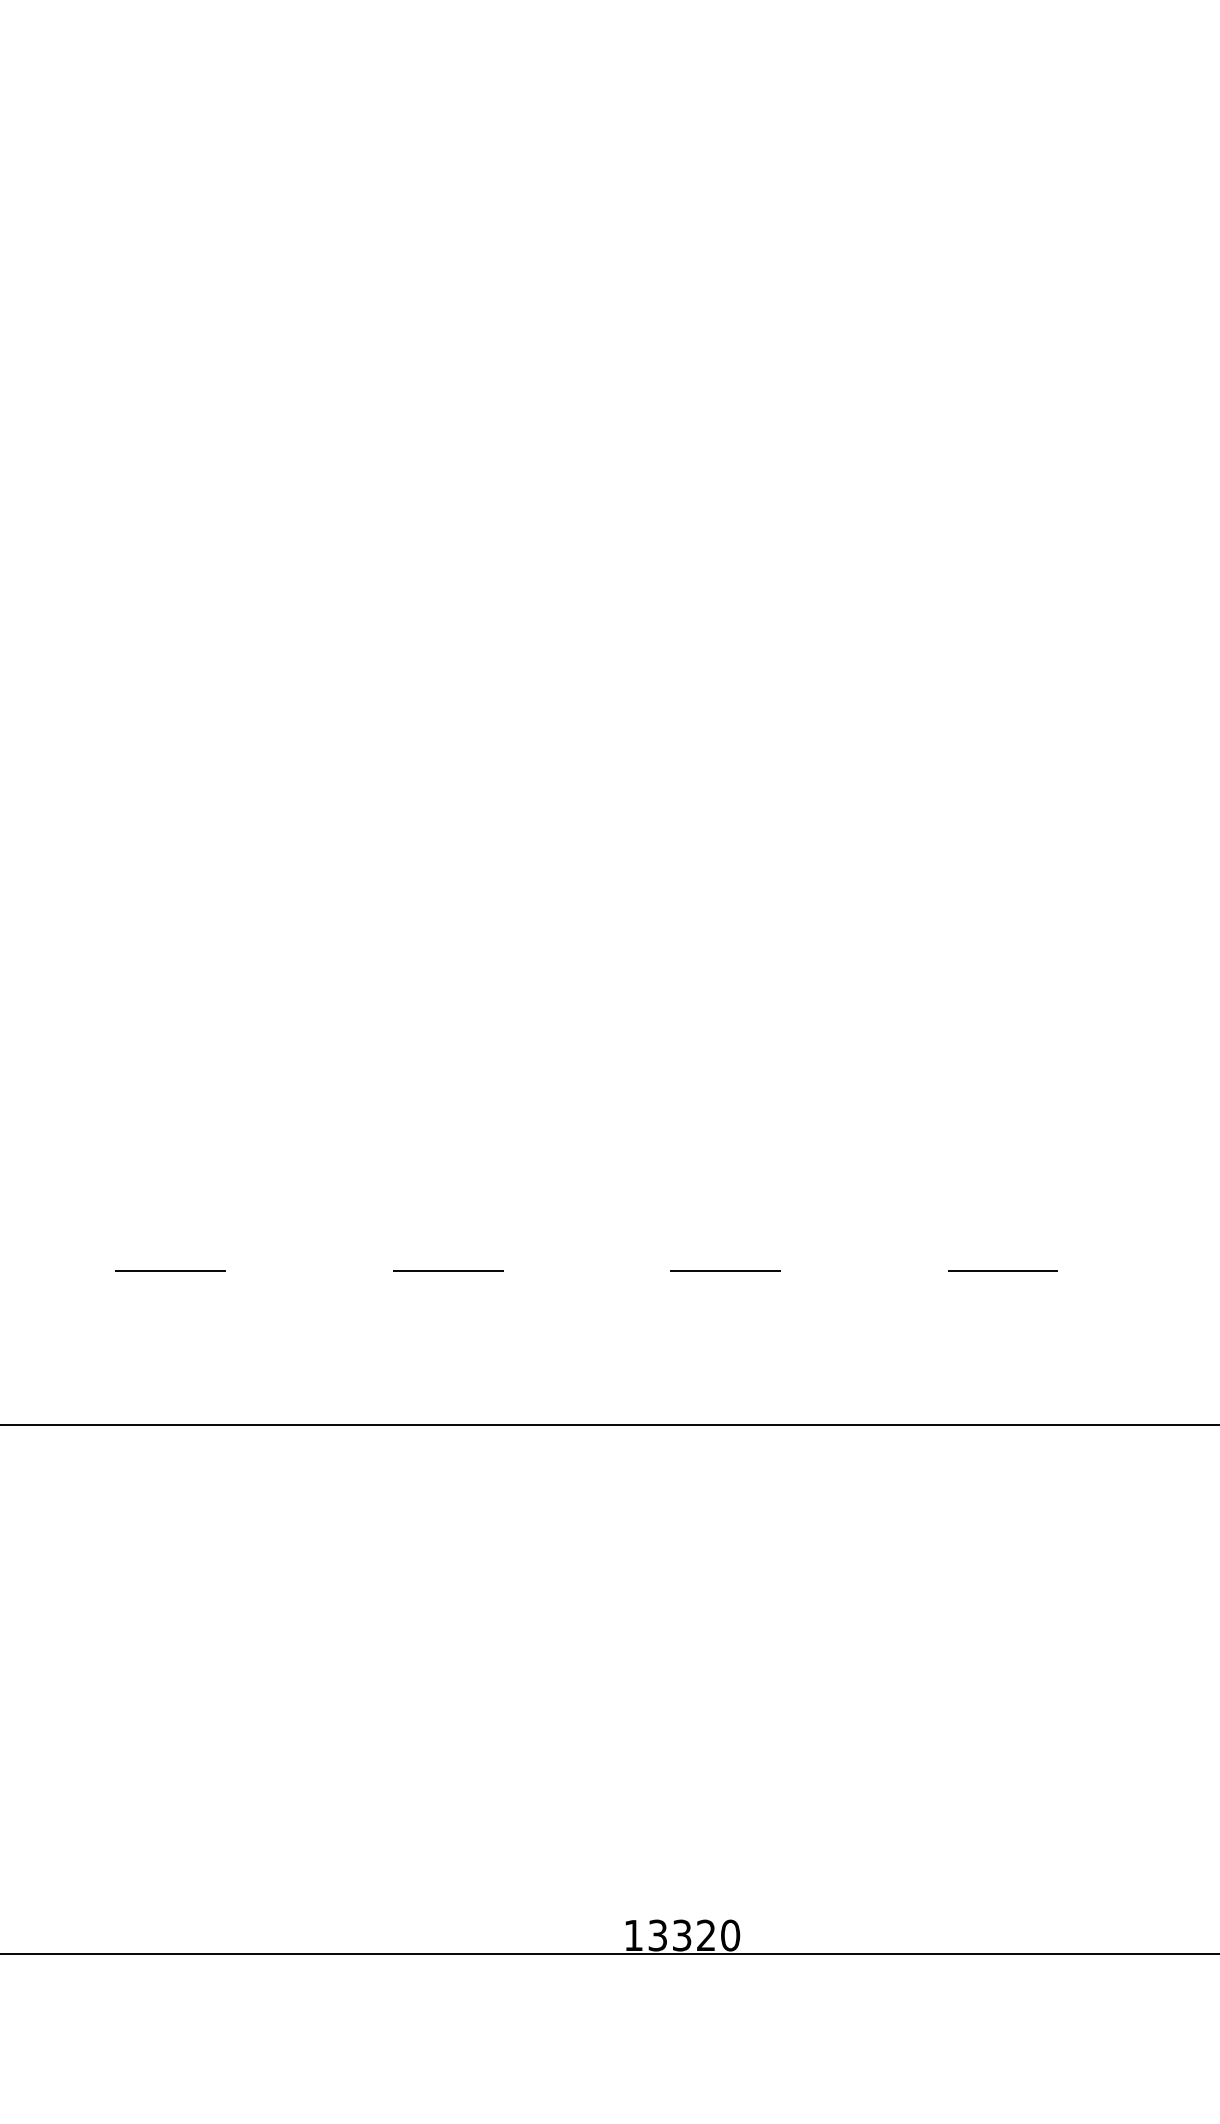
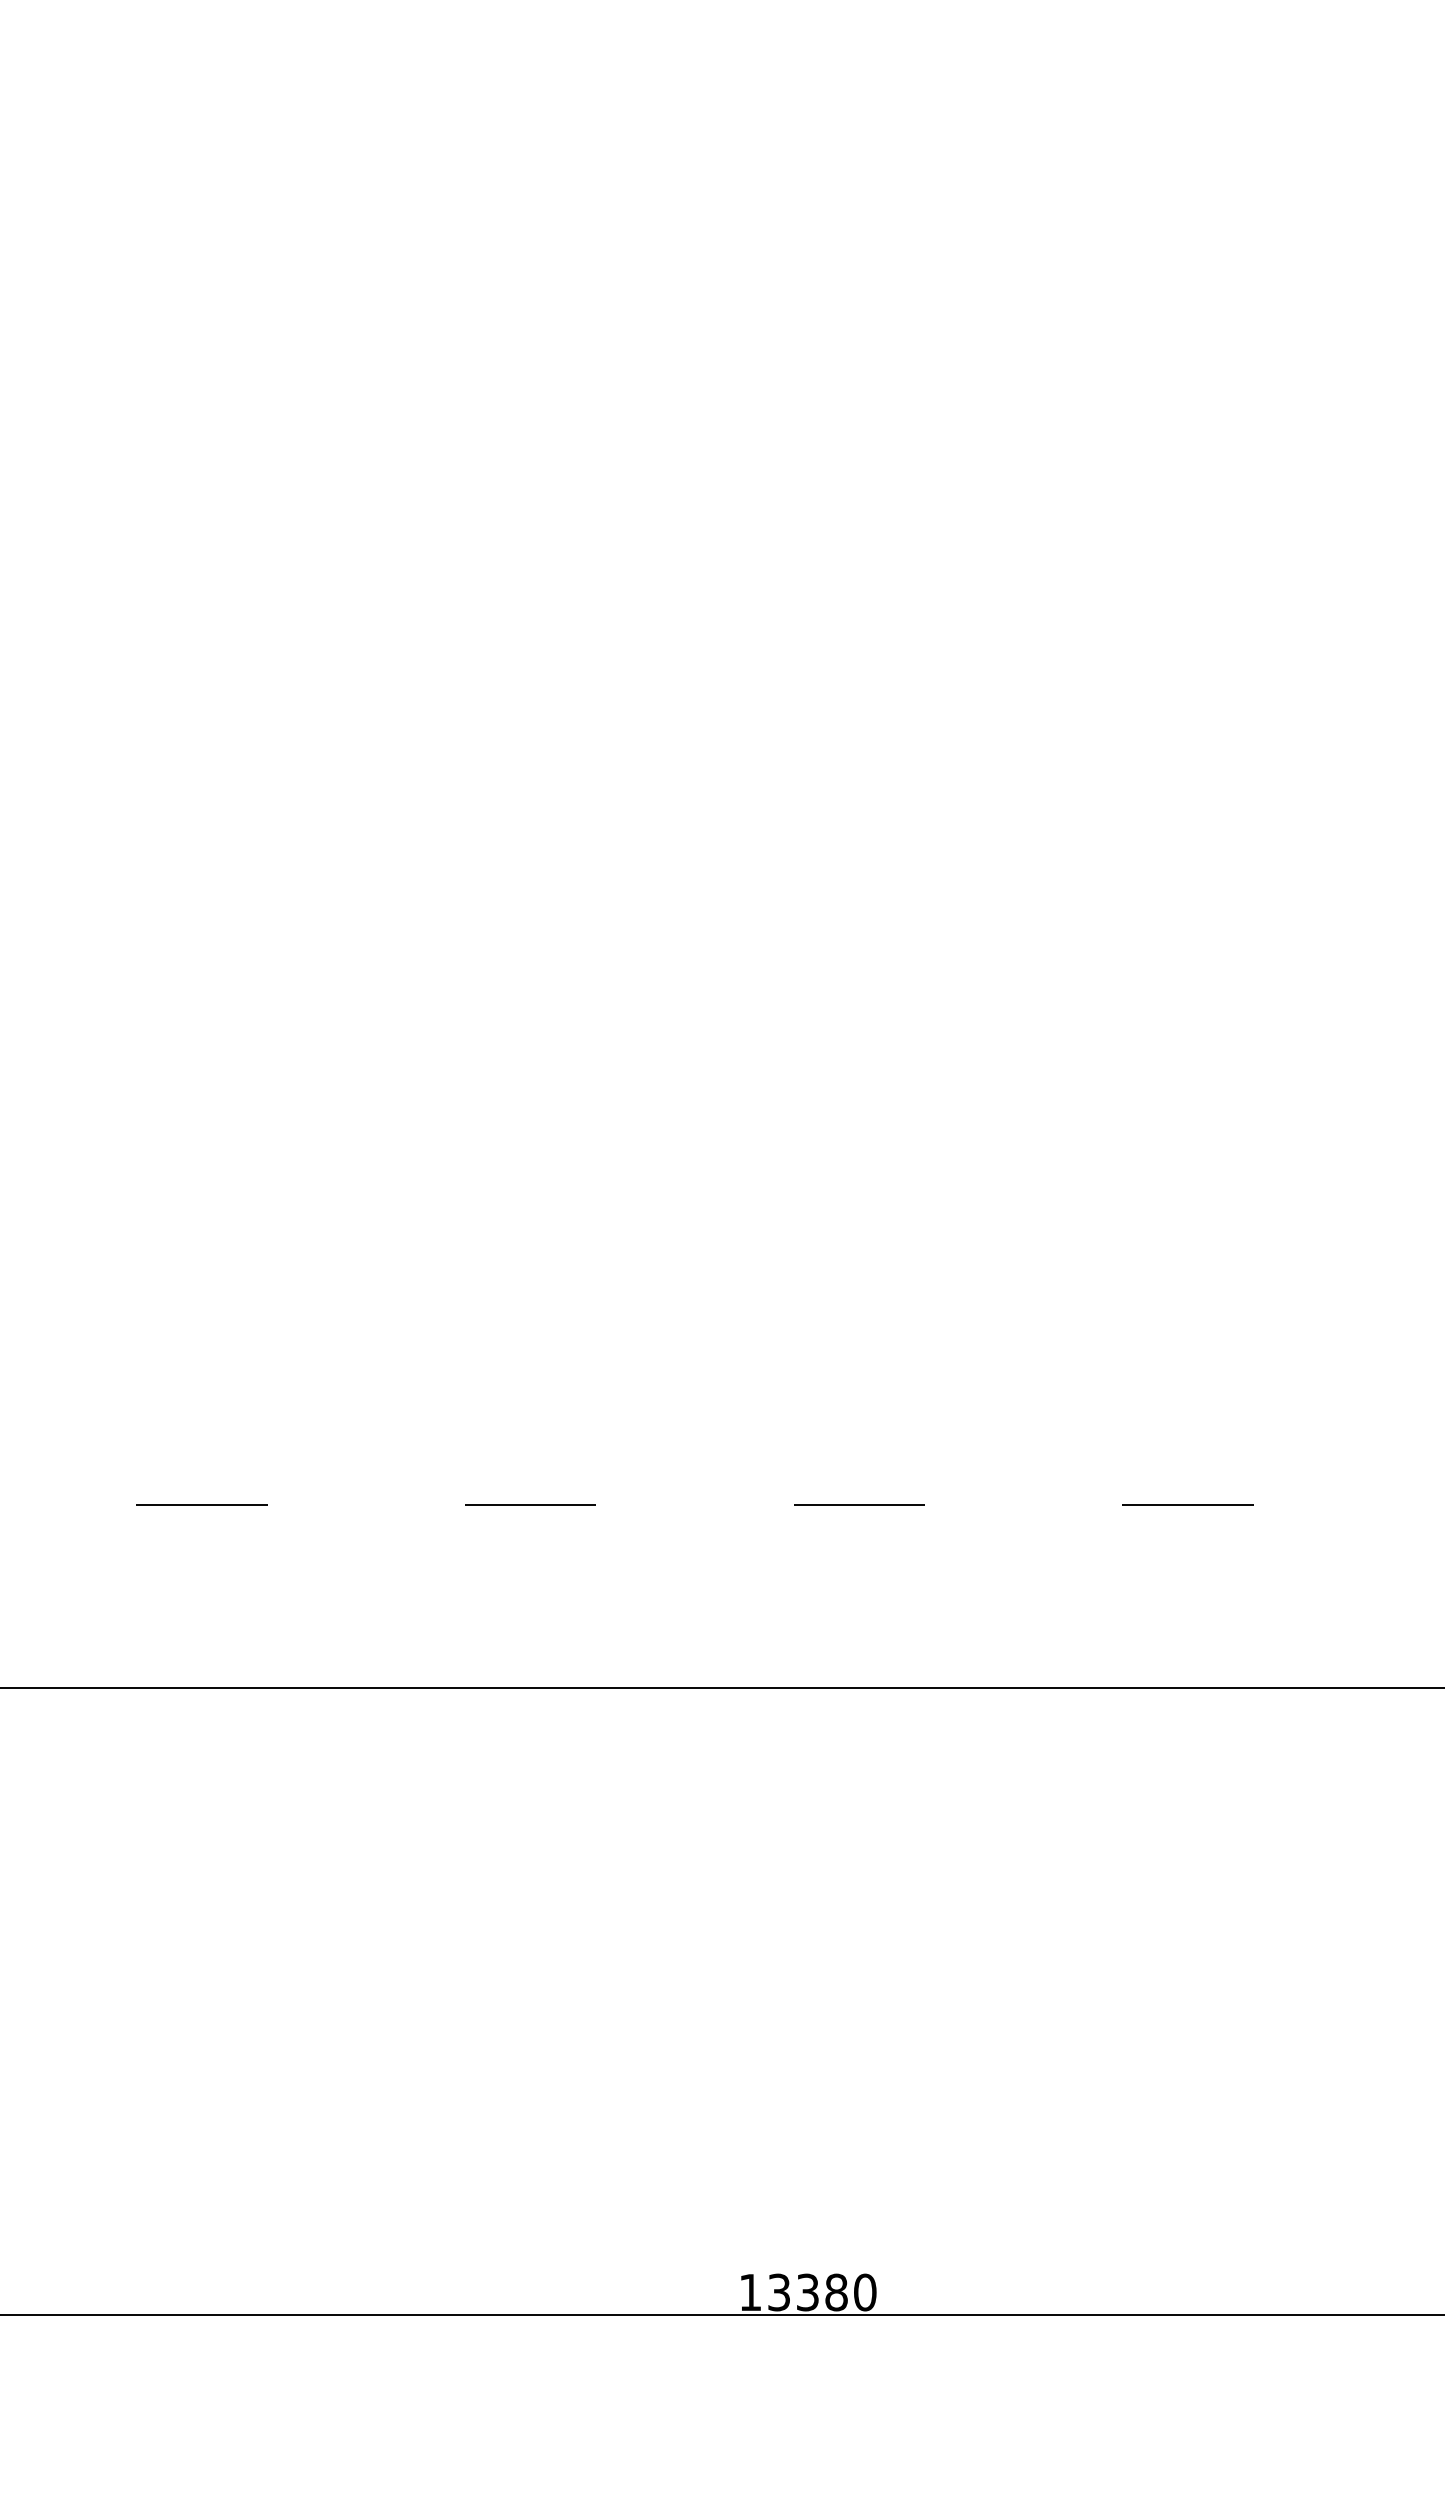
text: (706, 1935) -> (836, 2292), 13320 -> 13380

